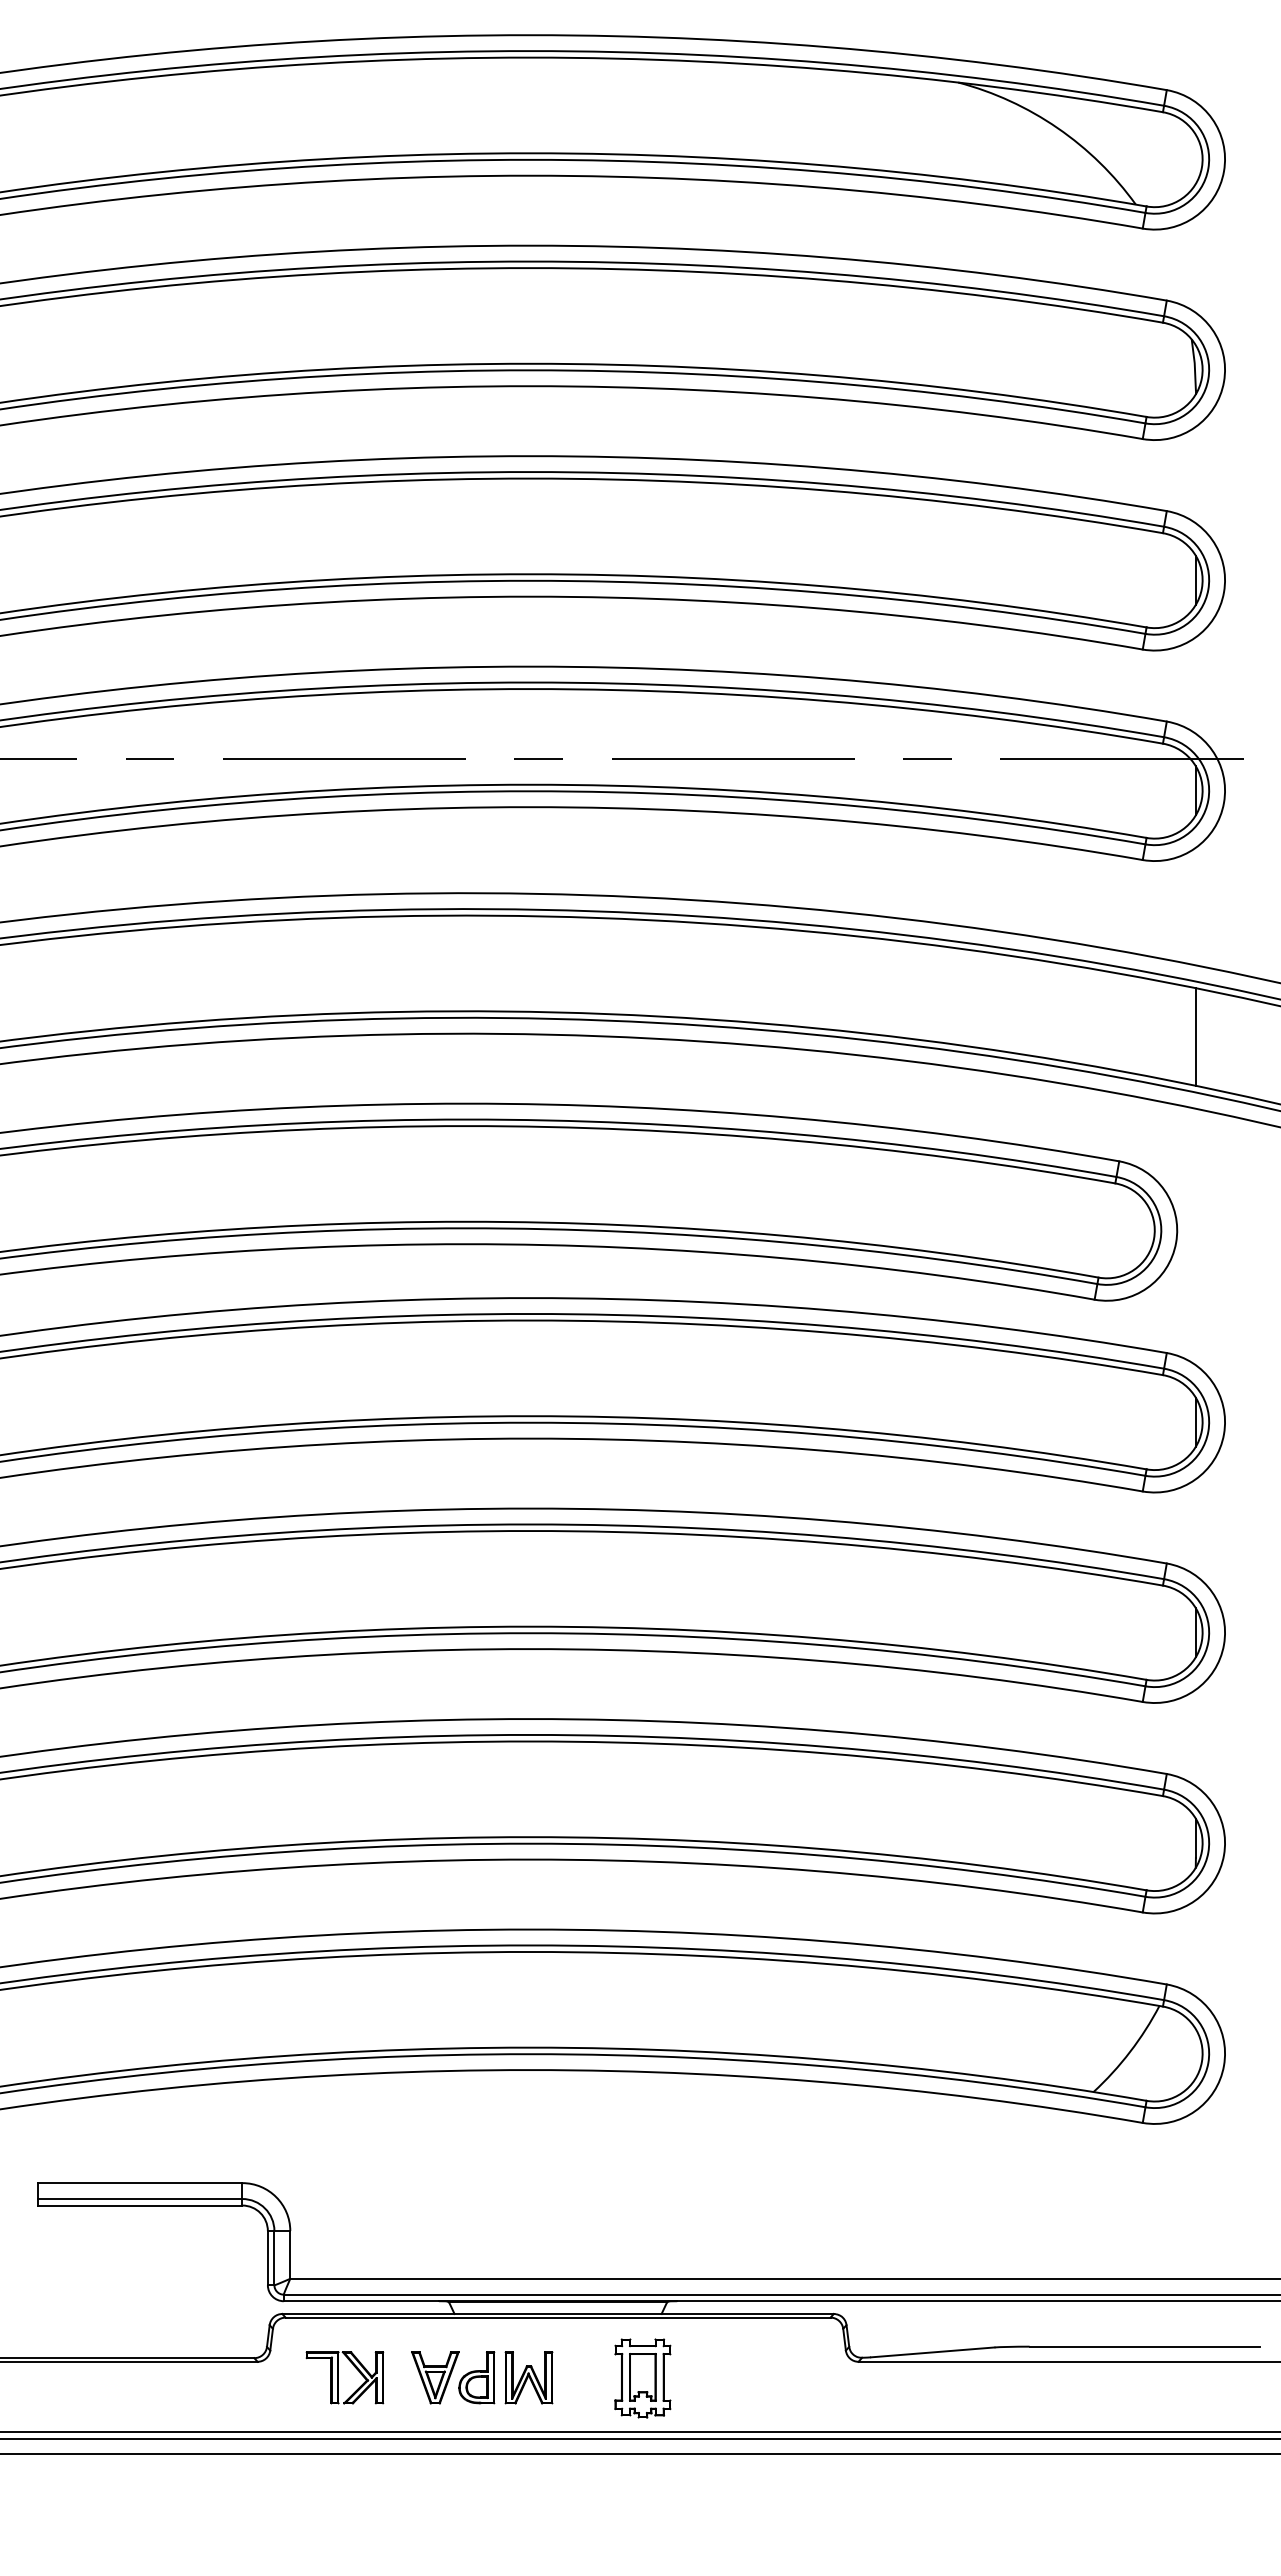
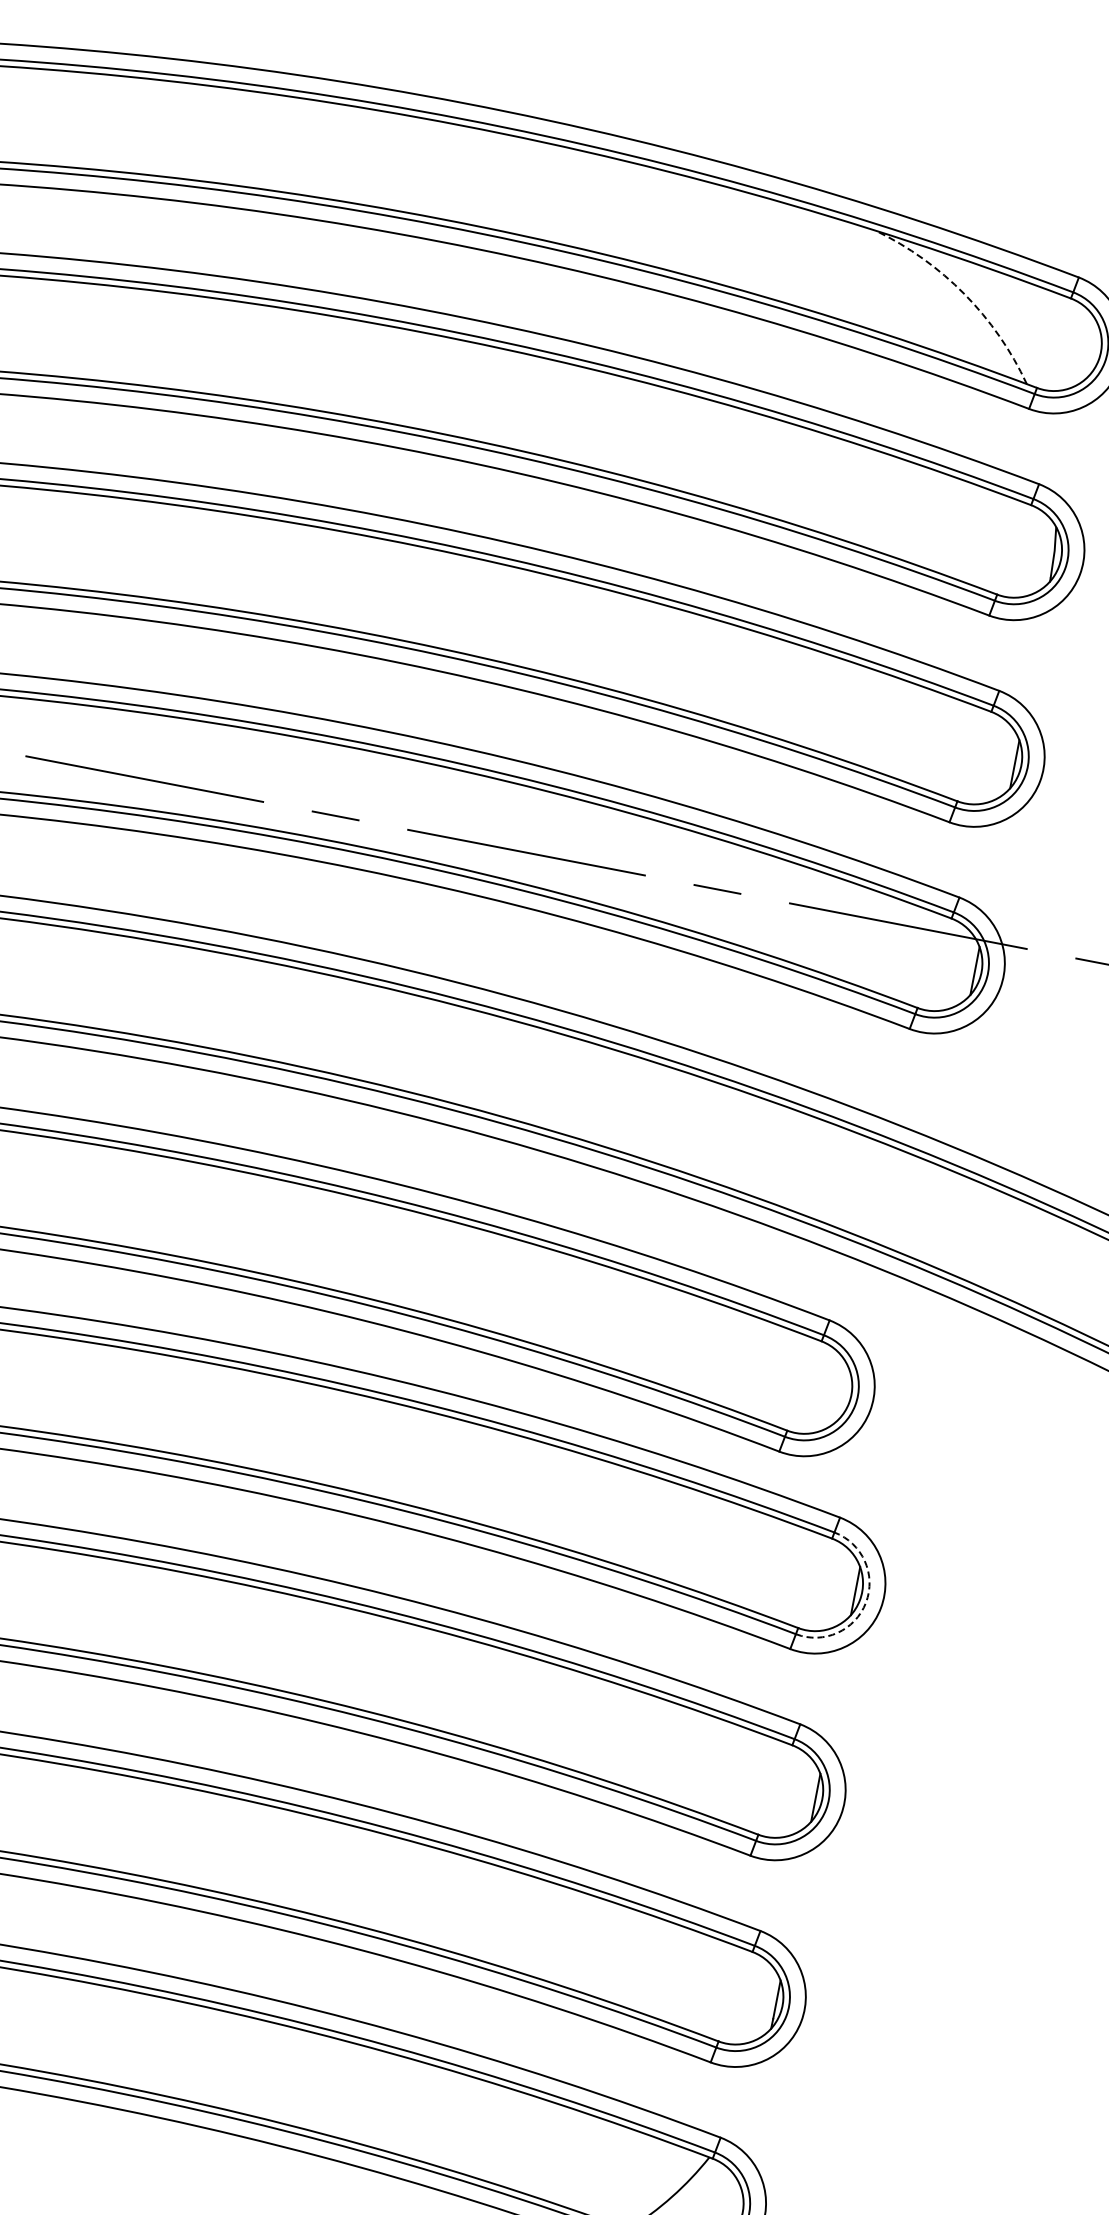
arc: (1057, 128) -> (964, 294), solid -> dashed
line: (1195, 1036) -> (928, 1212), removed
arc: (1208, 1431) -> (866, 1602), solid -> dashed

